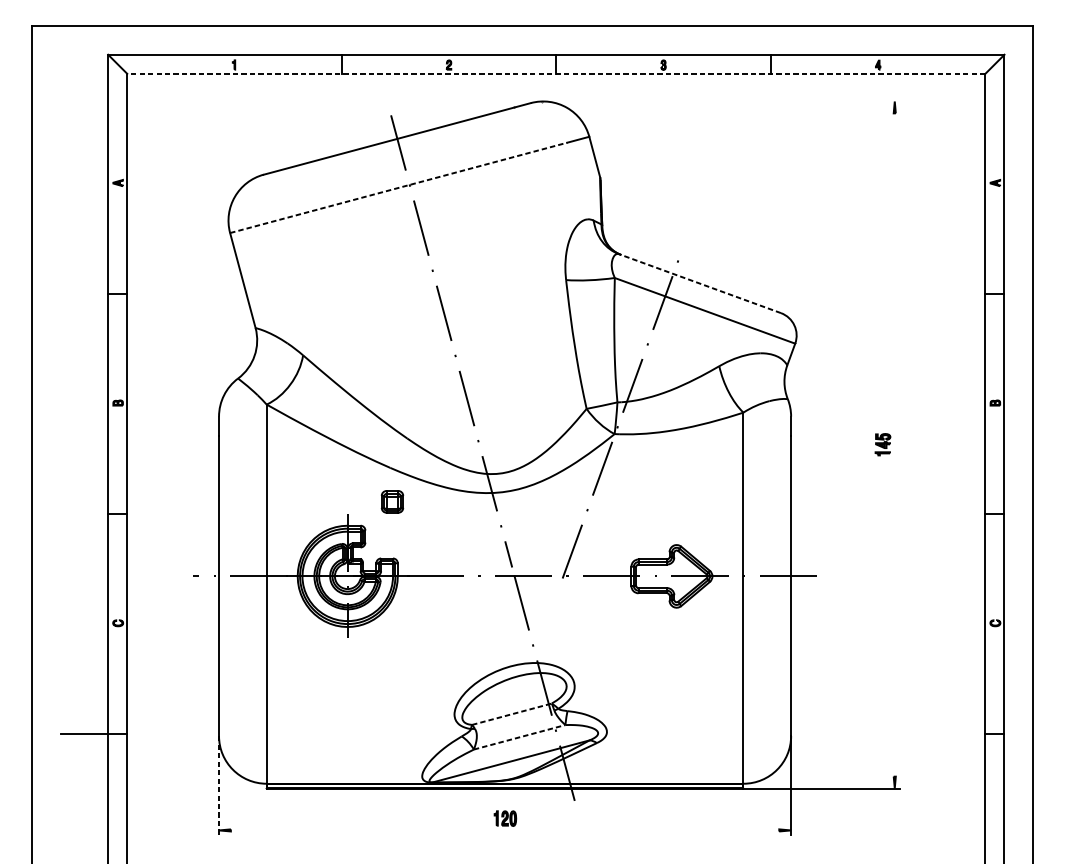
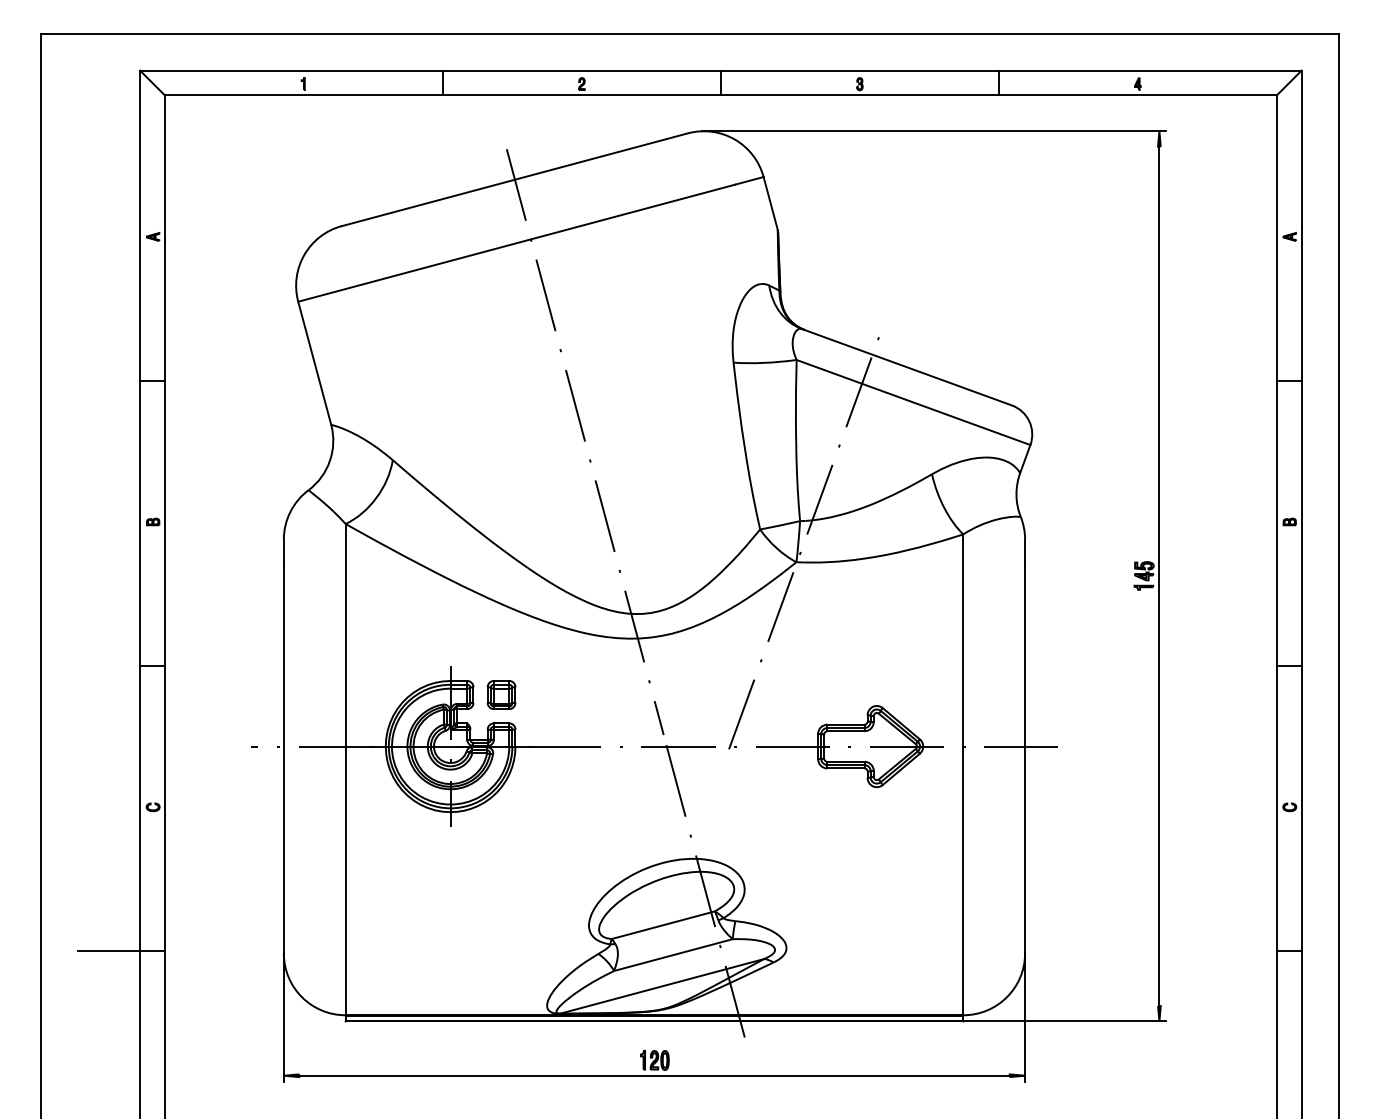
line: (556, 73) -> (720, 95), dashed -> solid
line: (720, 101) -> (933, 131), added
line: (399, 188) -> (517, 243), dashed -> solid
line: (700, 283) -> (907, 367), dashed -> solid
line: (894, 445) -> (1159, 576), added
part: (392, 501) -> (501, 694), moved
line: (512, 714) -> (663, 925), dashed -> solid
line: (519, 736) -> (673, 954), dashed -> solid
line: (218, 786) -> (283, 1018), dashed -> solid
line: (505, 830) -> (654, 1075), added

